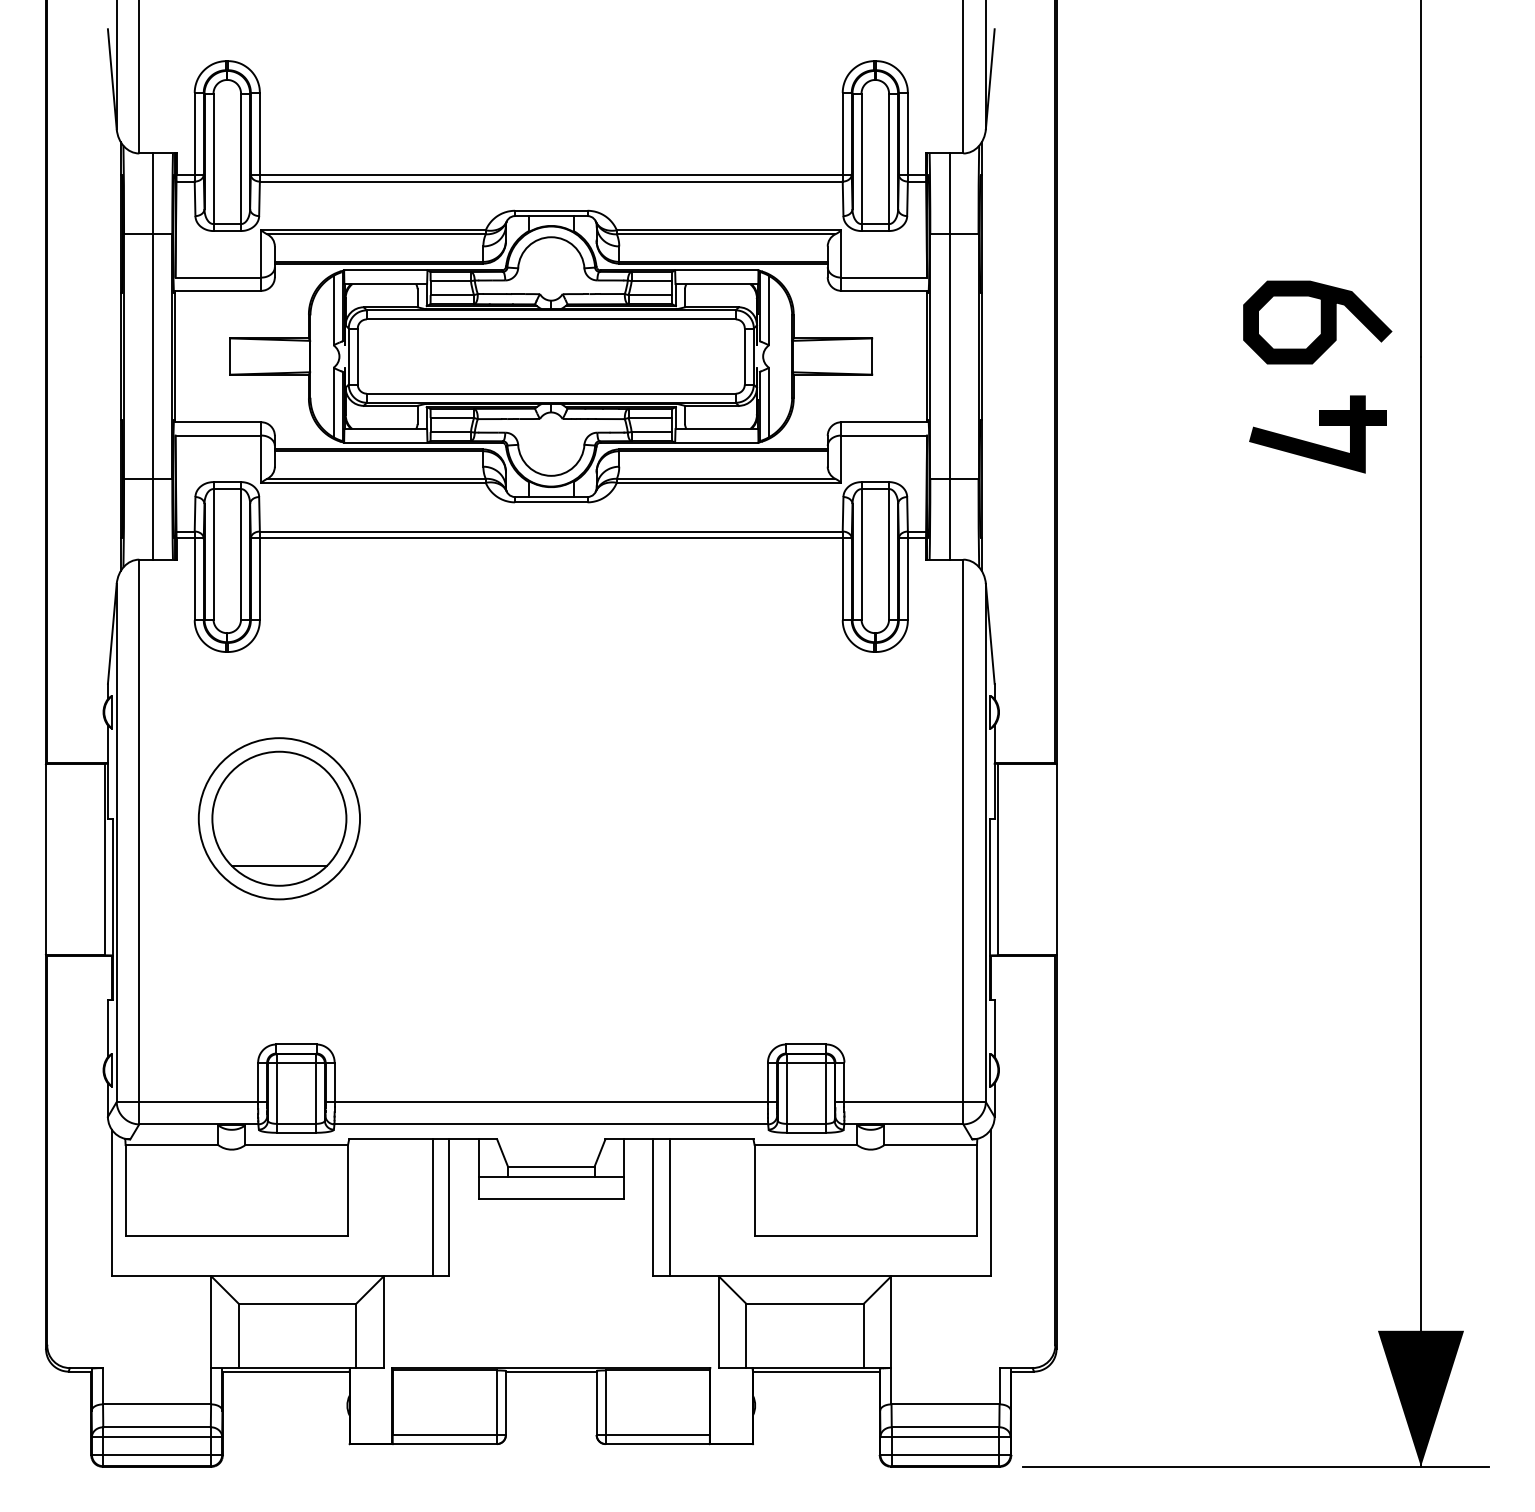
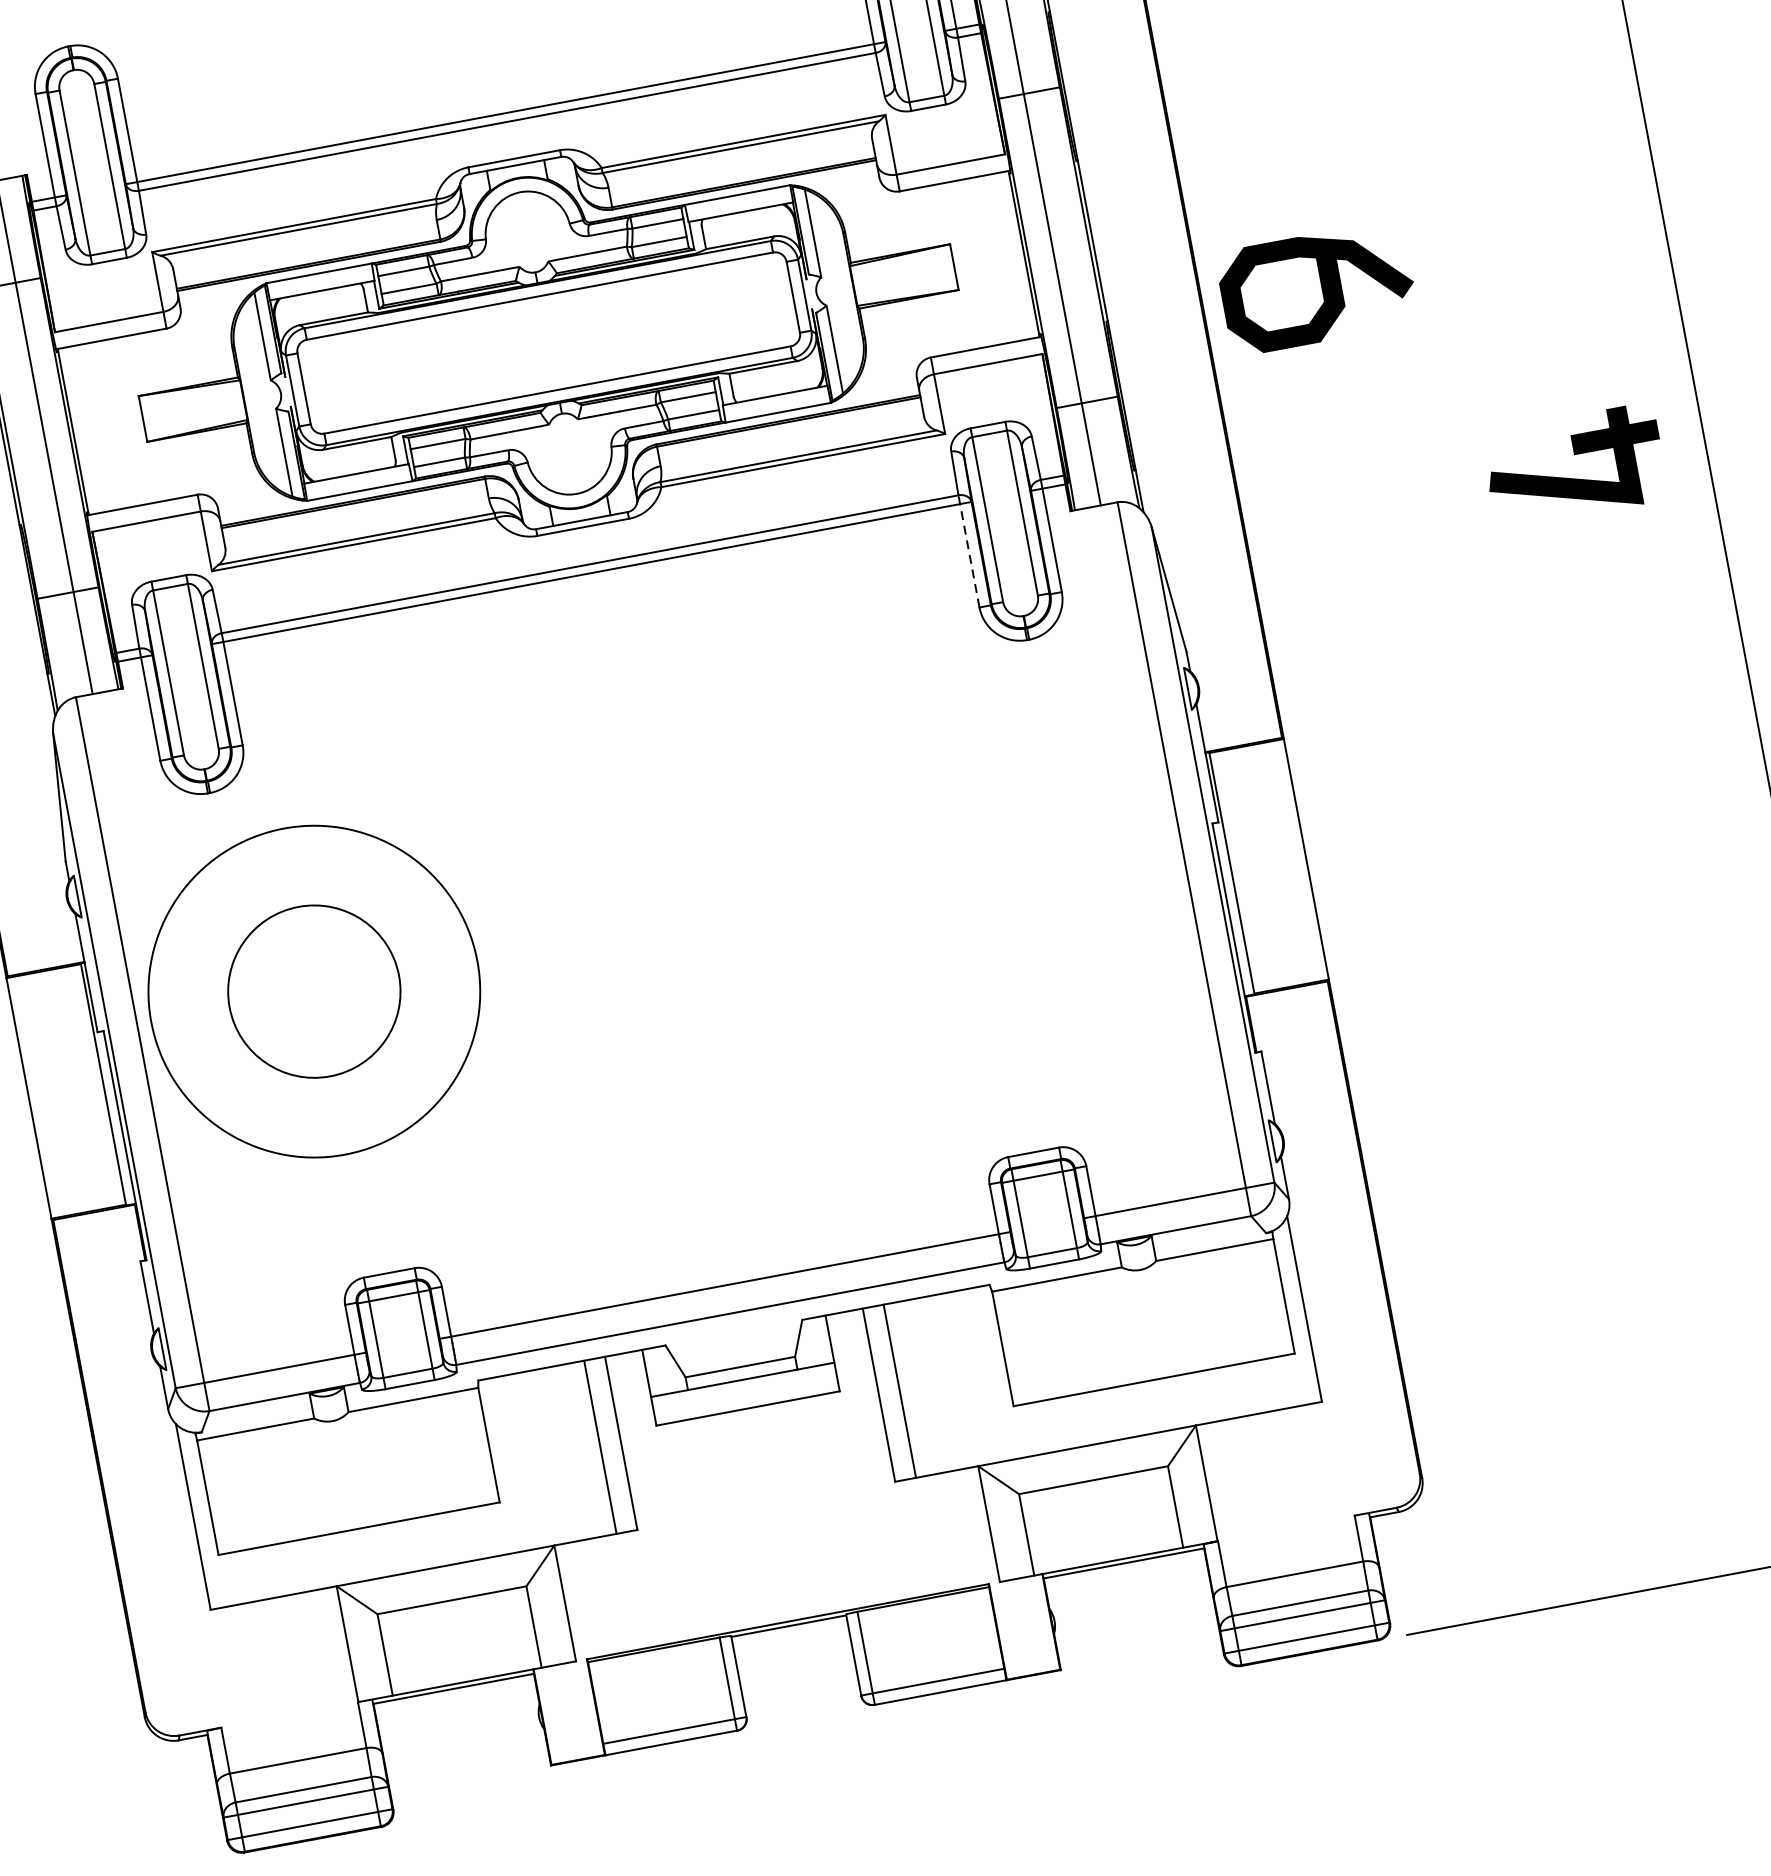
curve: (1320, 322) -> (1320, 287), moved
part: (1319, 425) -> (1574, 454), moved
line: (842, 575) -> (968, 550), solid -> dashed
circle: (279, 818) -> (314, 991), size x1.6
line: (278, 866) -> (324, 1052), removed

